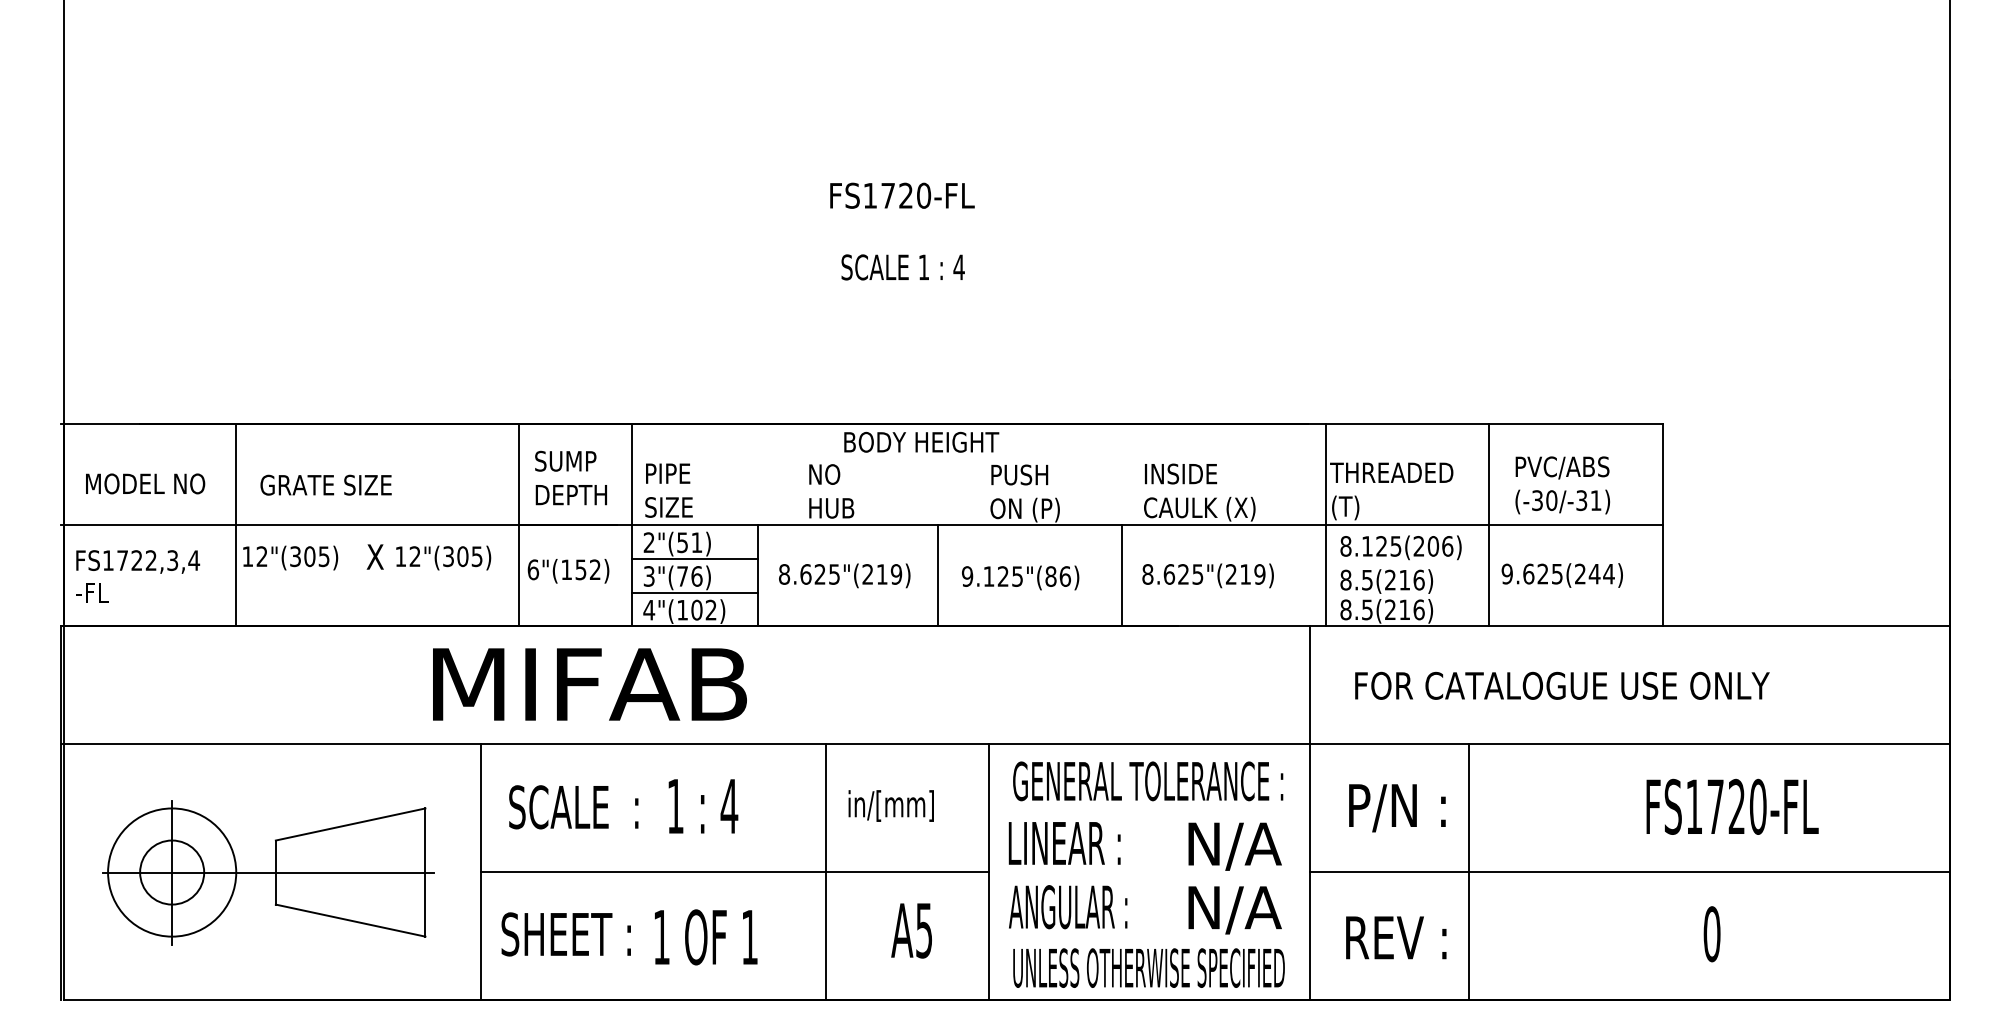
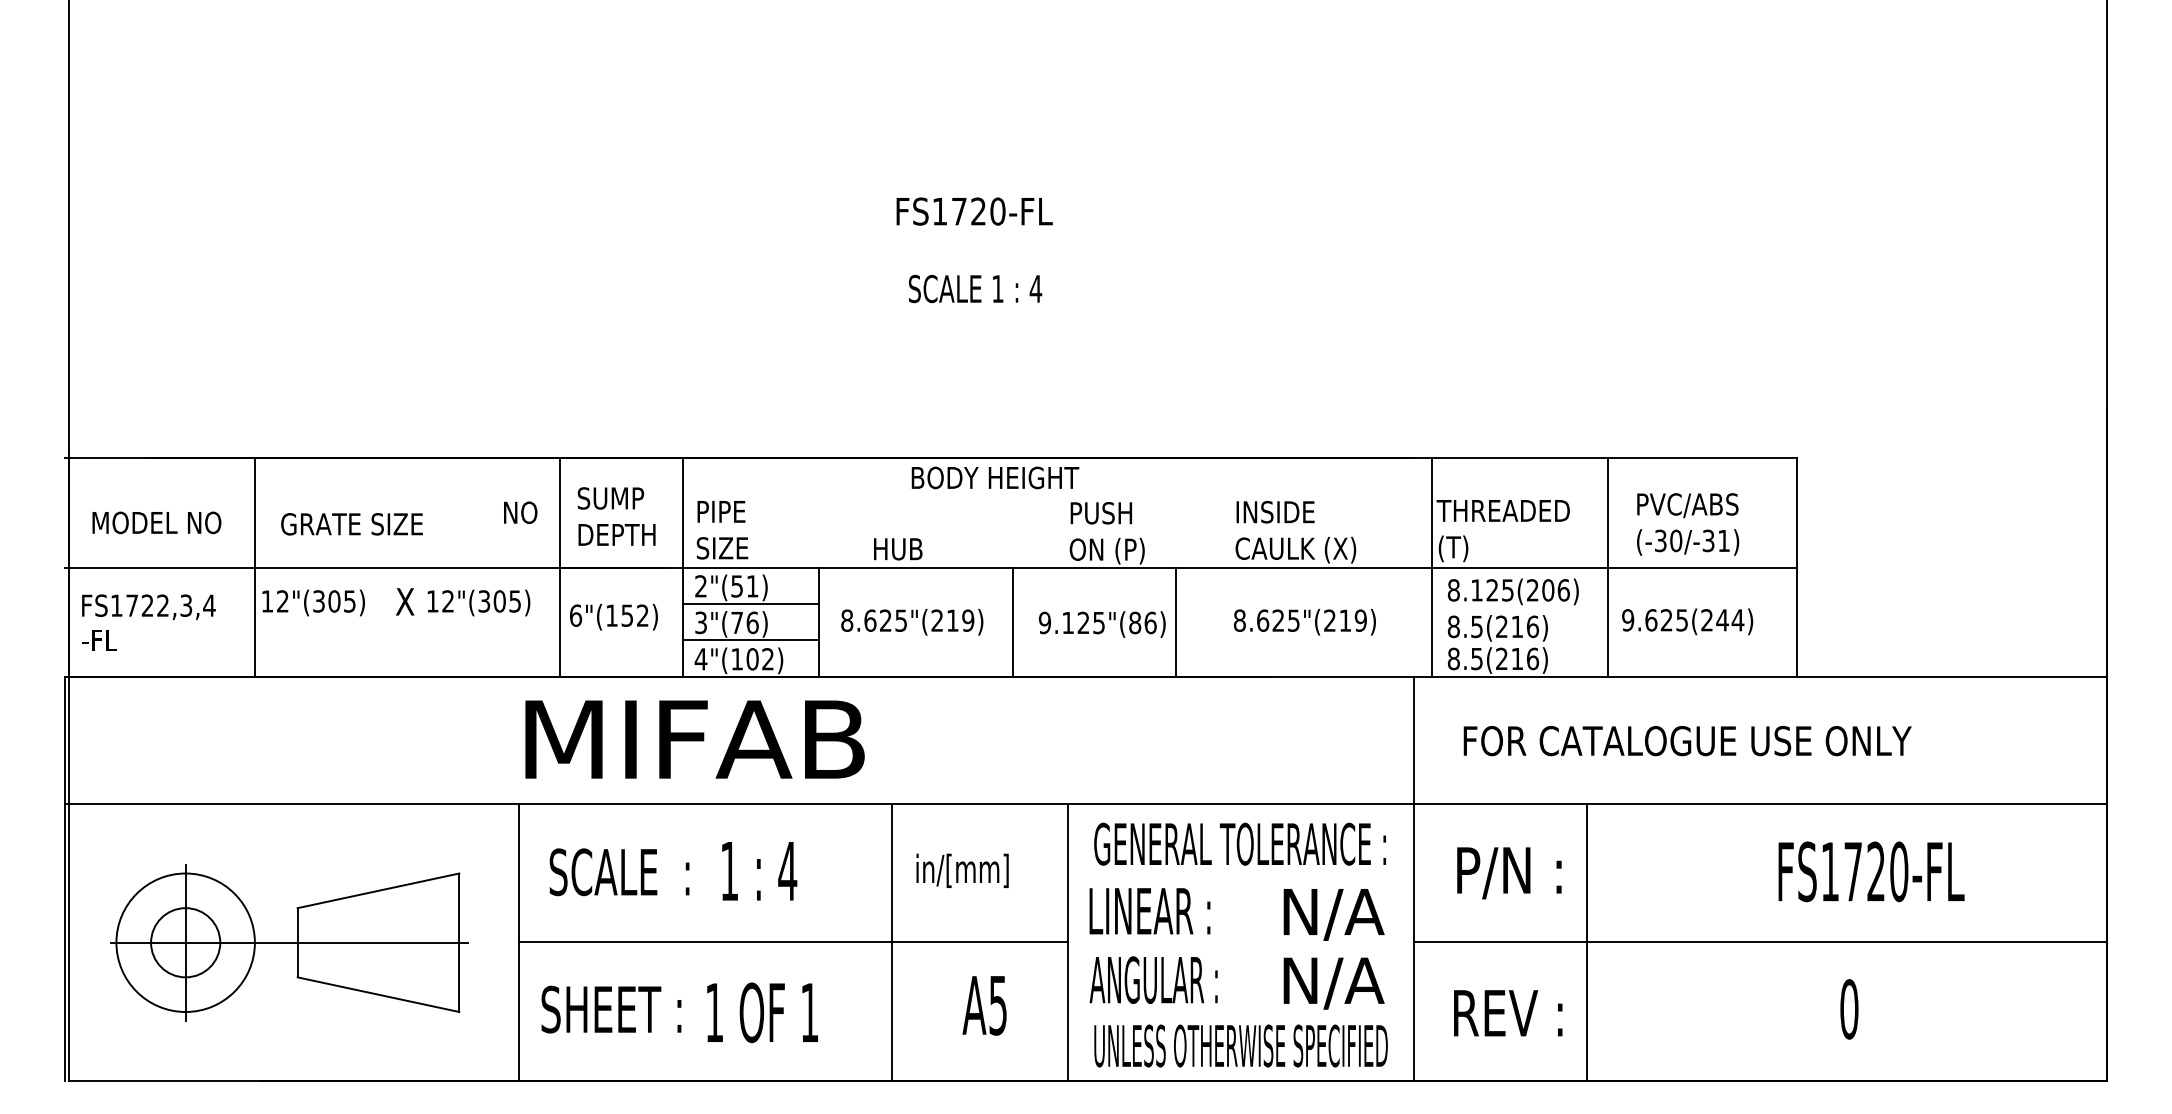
text: (824, 474) -> (520, 512), moved
line: (1122, 575) -> (1176, 621), moved
text: (589, 684) -> (694, 739), moved

